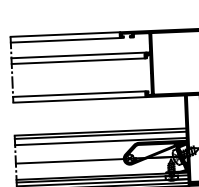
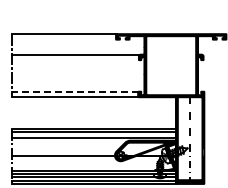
line: (65, 40) -> (63, 39), removed
line: (78, 61) -> (75, 60), removed
line: (79, 93) -> (75, 91), solid -> dashed

